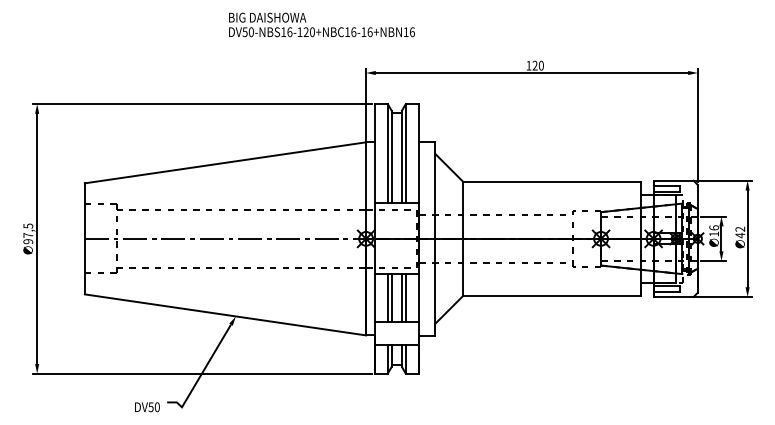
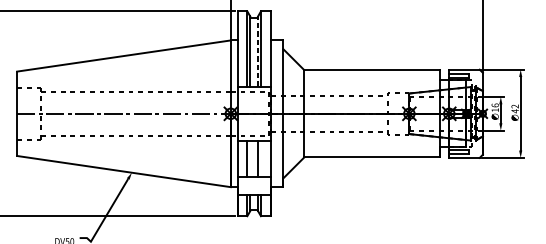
line: (401, 156) -> (257, 51), solid -> dashed
line: (391, 297) -> (250, 158), removed
line: (405, 297) -> (260, 158), removed

